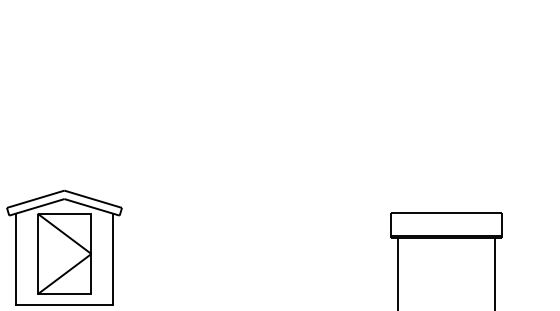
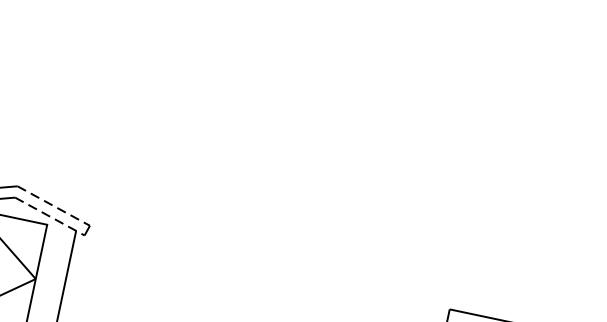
line: (93, 199) -> (54, 206), solid -> dashed
line: (92, 207) -> (50, 216), solid -> dashed

